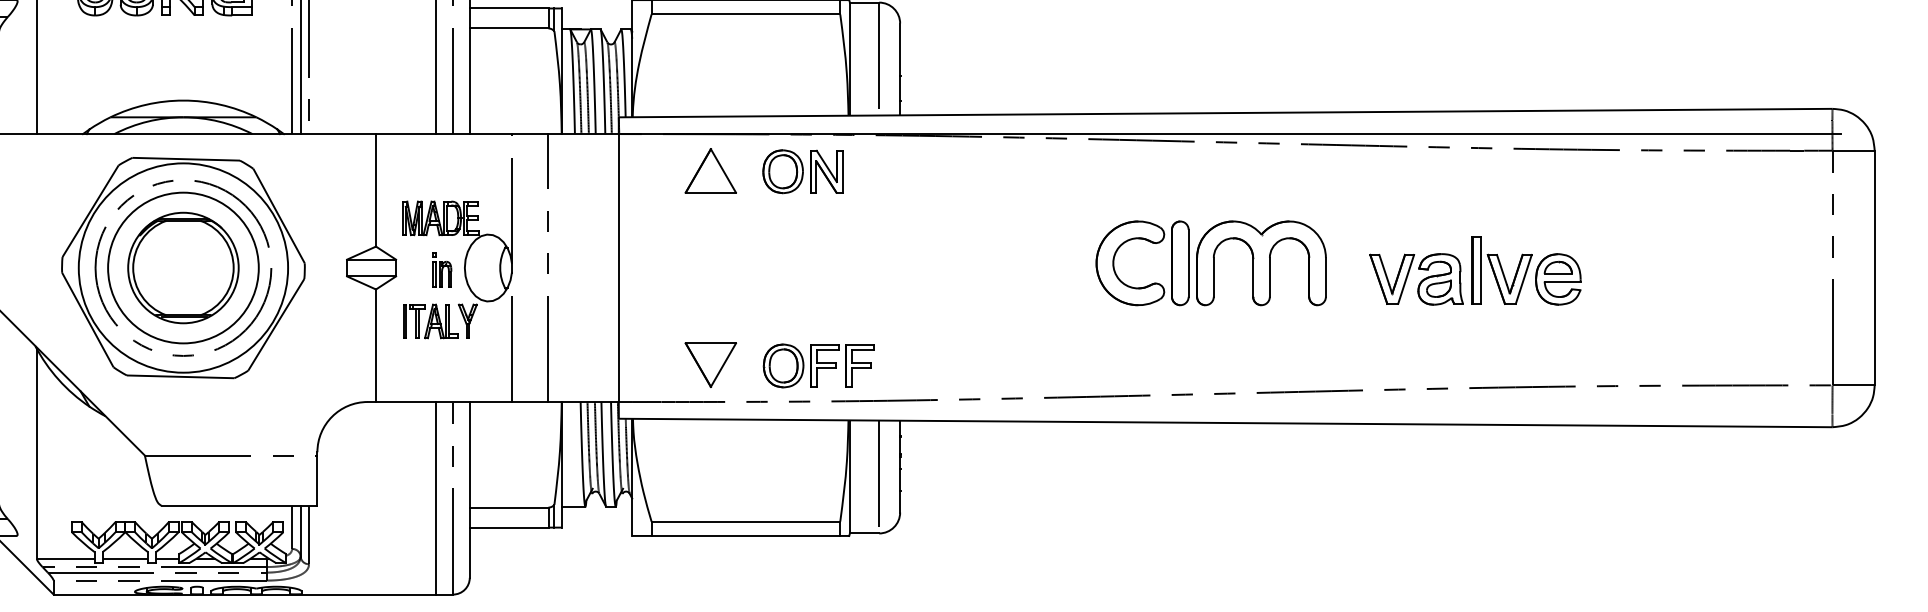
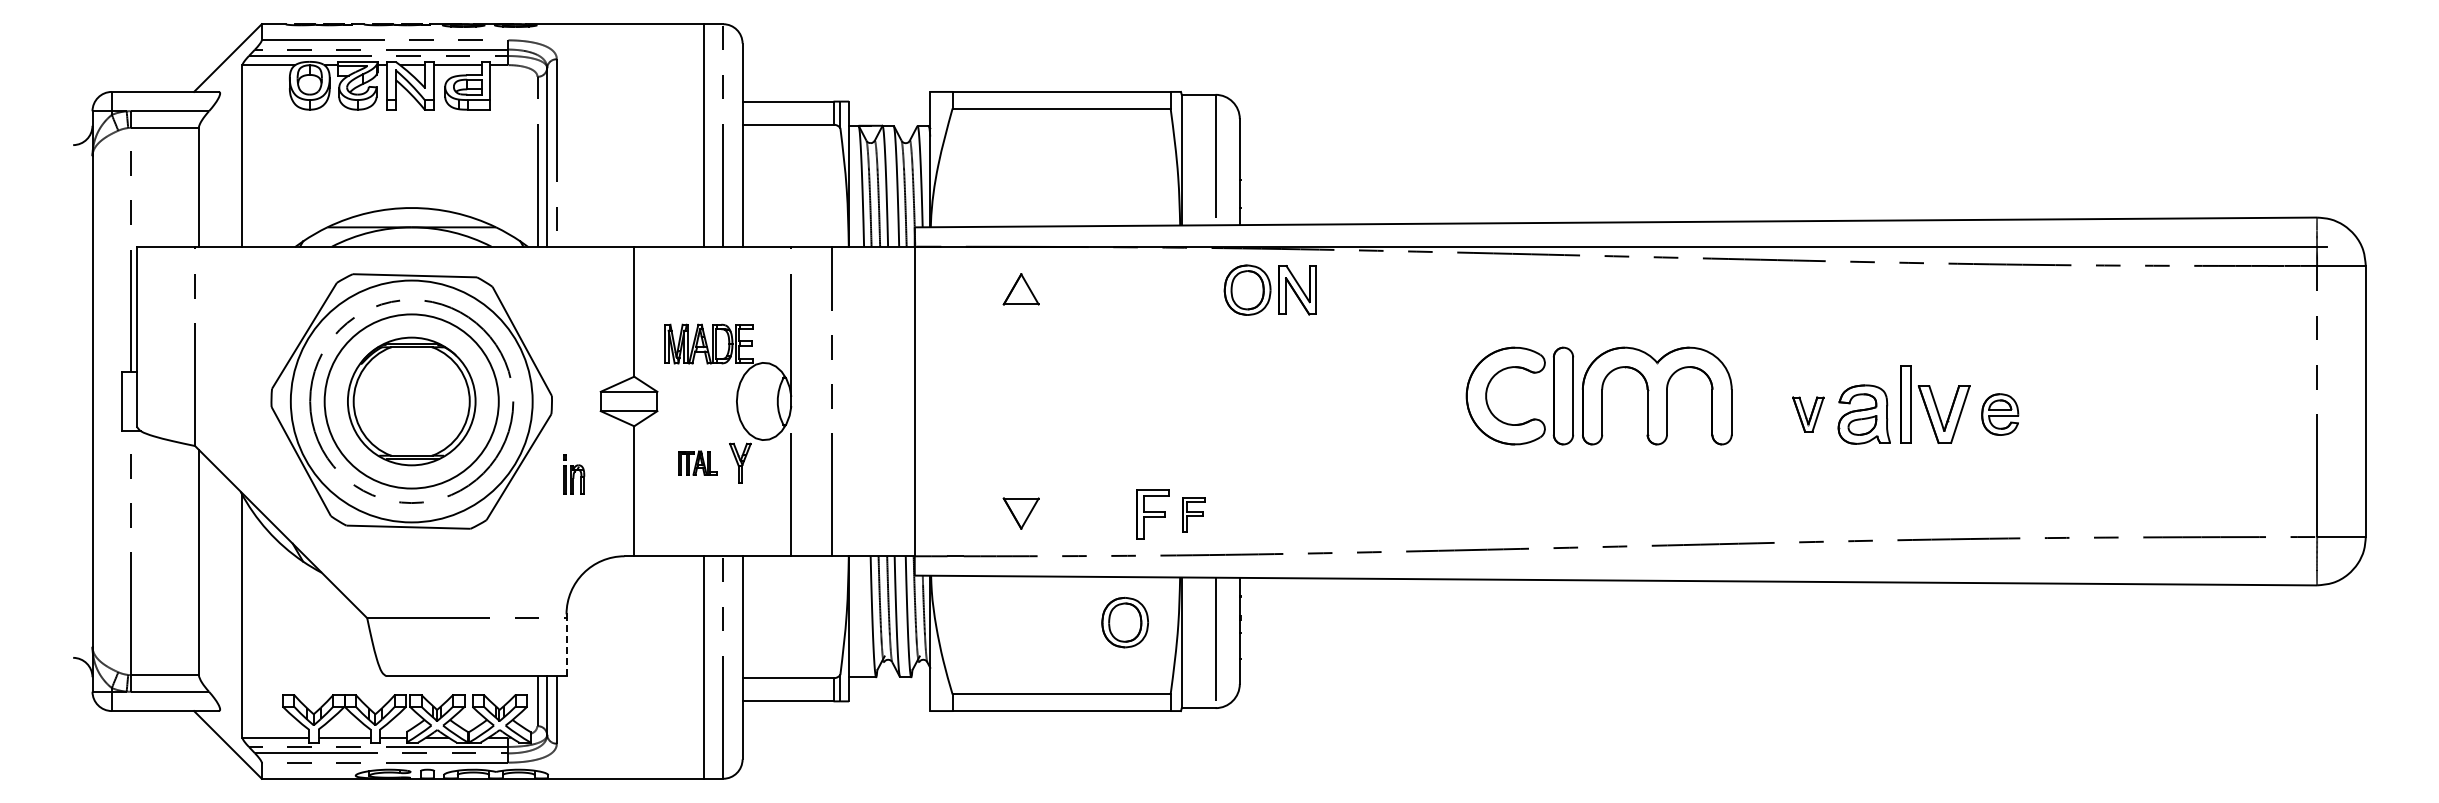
part: (711, 171) -> (1021, 289), size x0.6
part: (802, 171) -> (1269, 289), moved
part: (442, 269) -> (574, 474), moved
part: (1392, 279) -> (1808, 414), size x0.6
part: (1557, 279) -> (1999, 414), size x0.7
part: (430, 320) -> (697, 462), size x0.6
part: (711, 364) -> (1021, 513), size x0.6
part: (783, 365) -> (1124, 622), moved
part: (860, 365) -> (1193, 514), size x0.7
line: (317, 480) -> (566, 646), solid -> dashed

